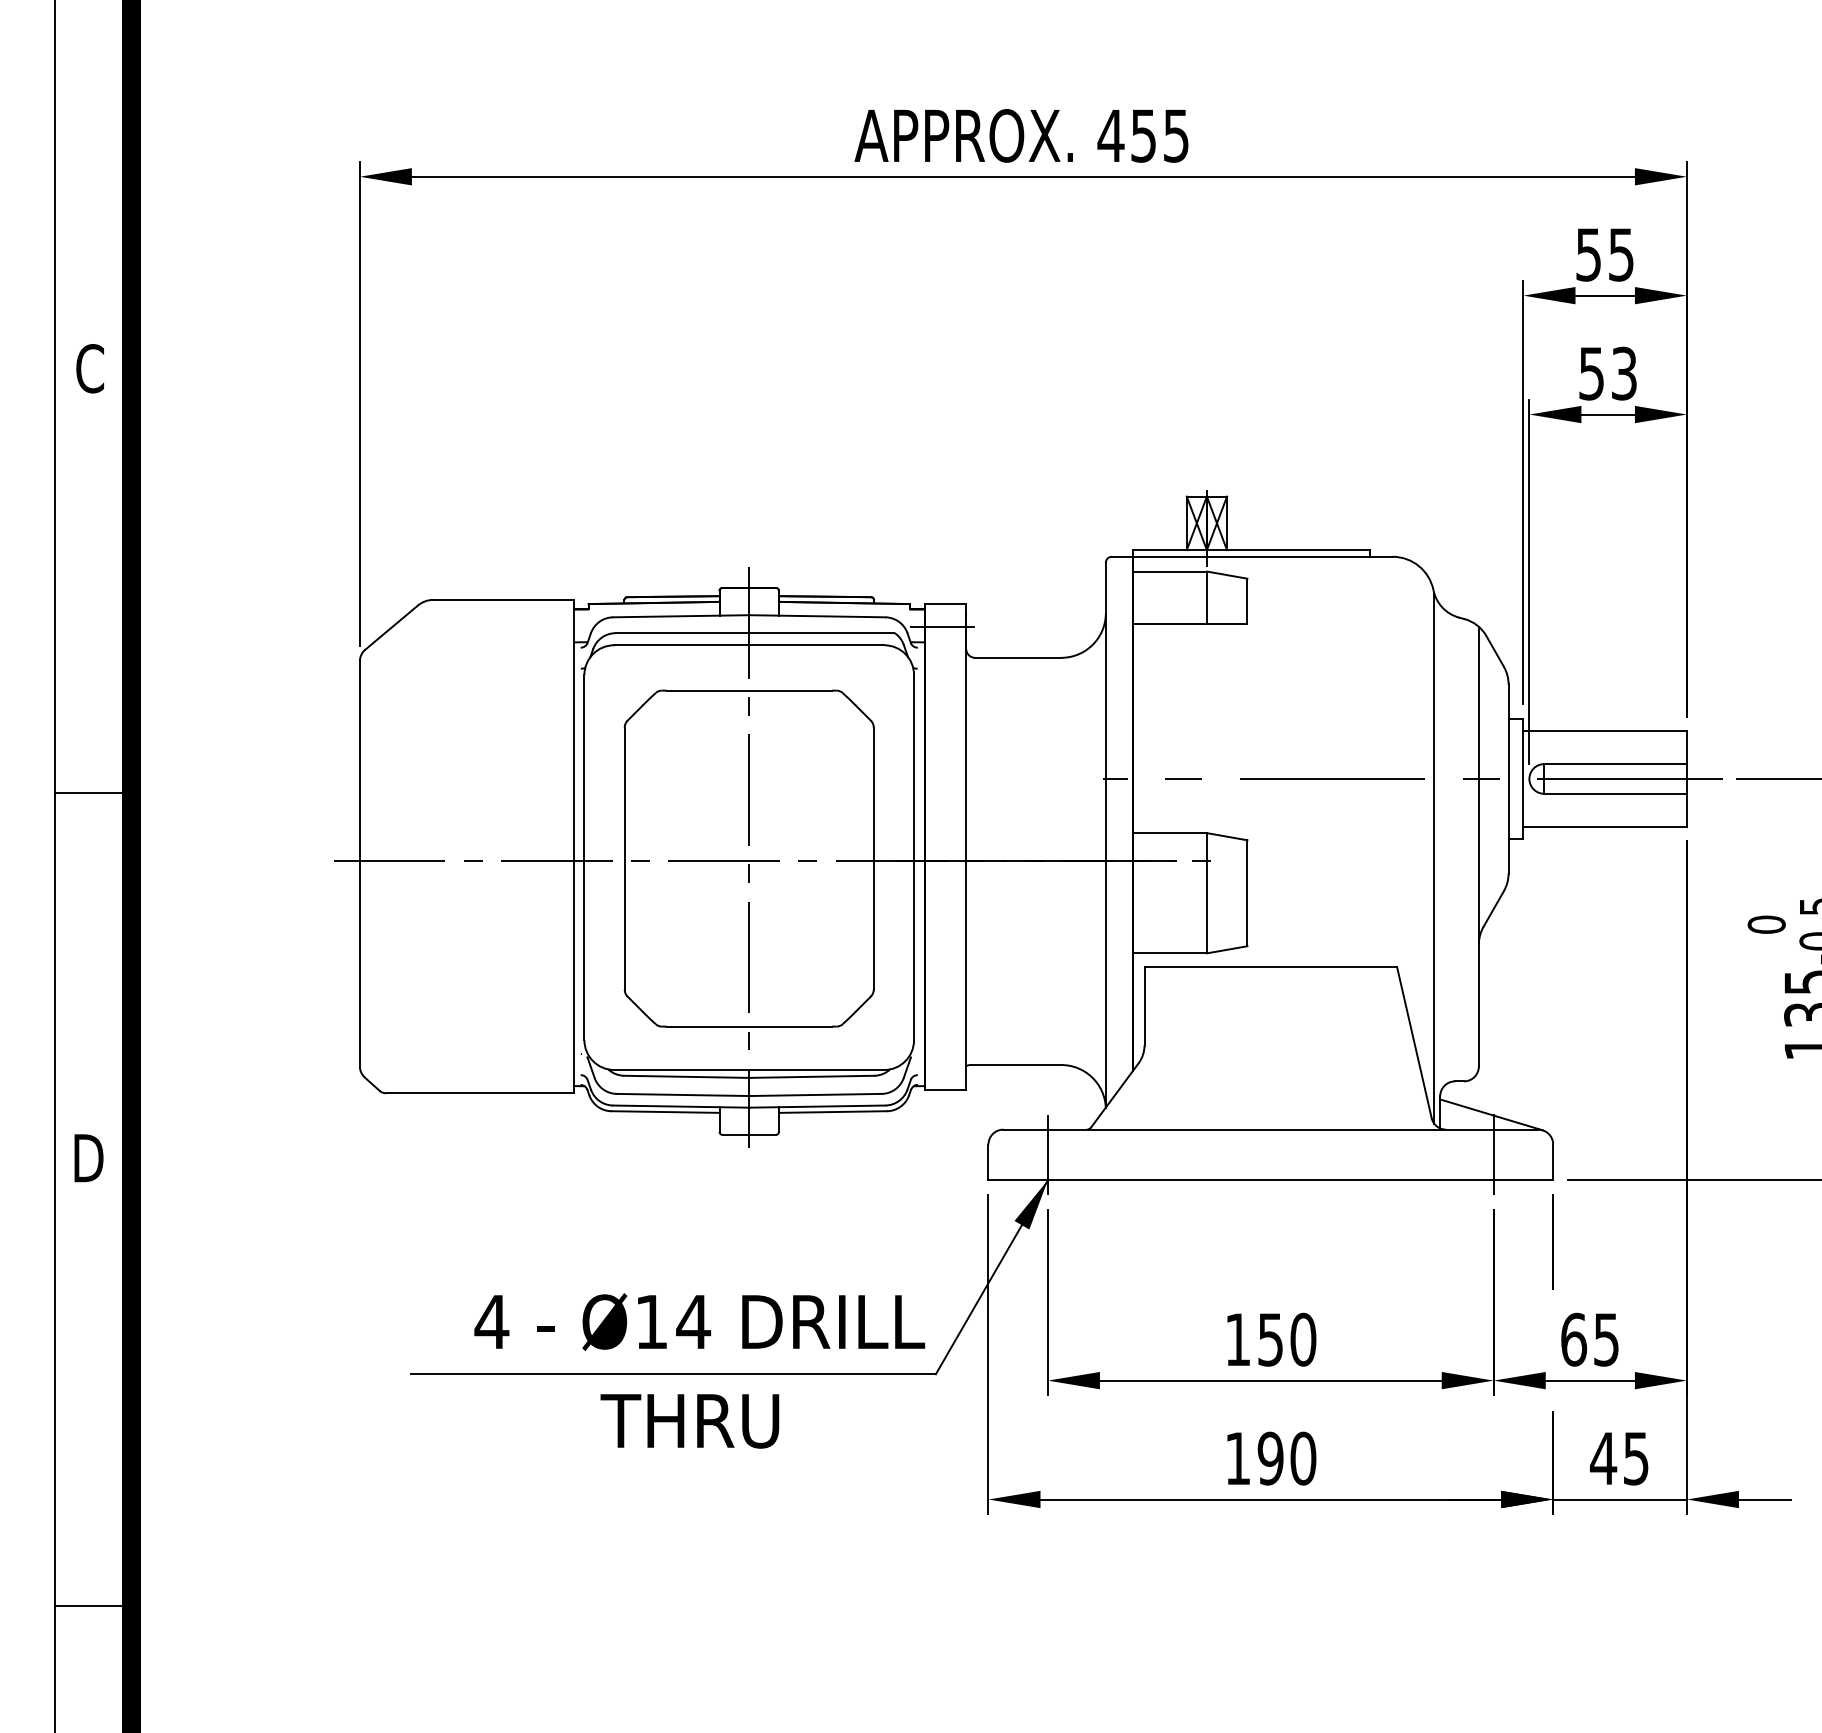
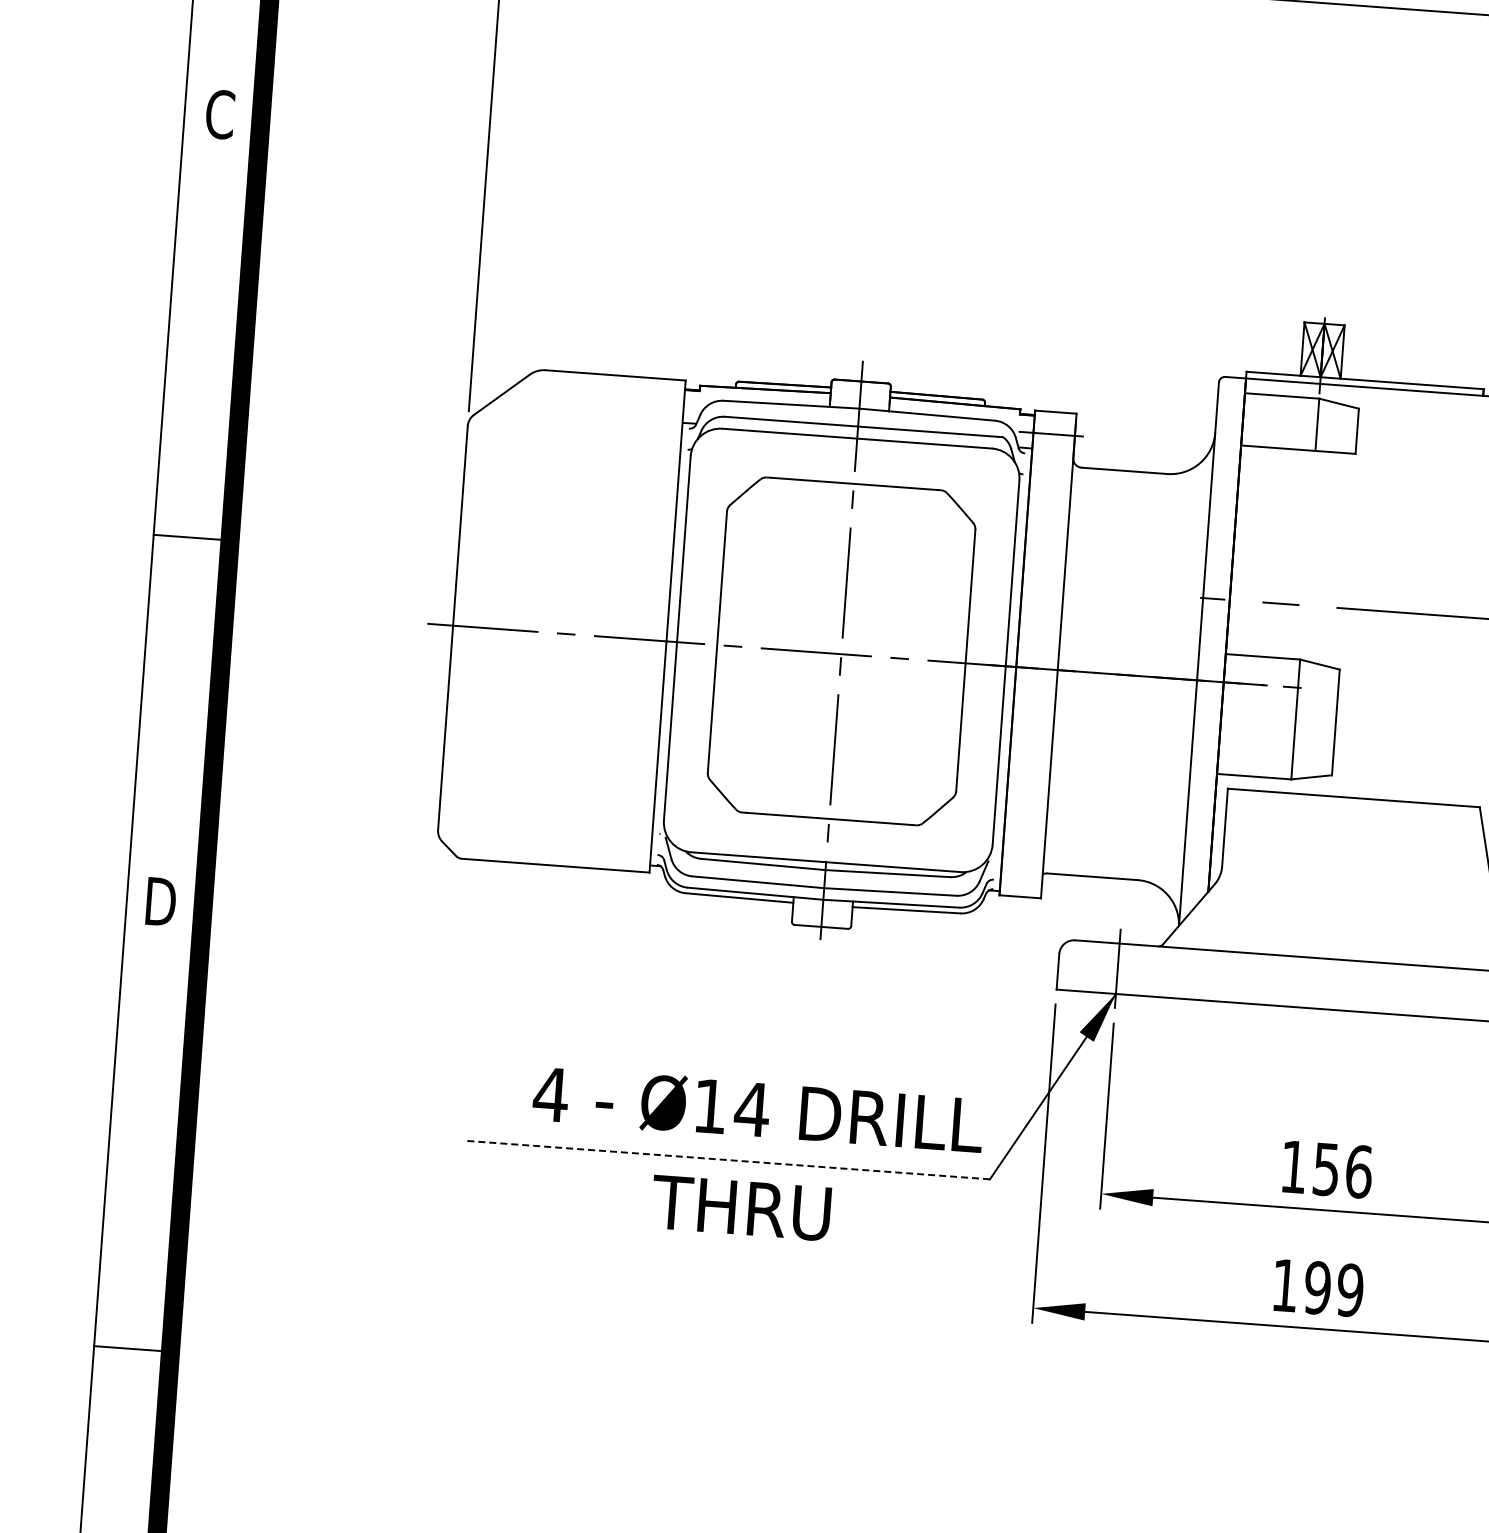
text: (1303, 1339) -> (1359, 1171), 150 -> 156
line: (673, 1374) -> (728, 1160), solid -> dashed
text: (1303, 1458) -> (1350, 1290), 190 -> 199

